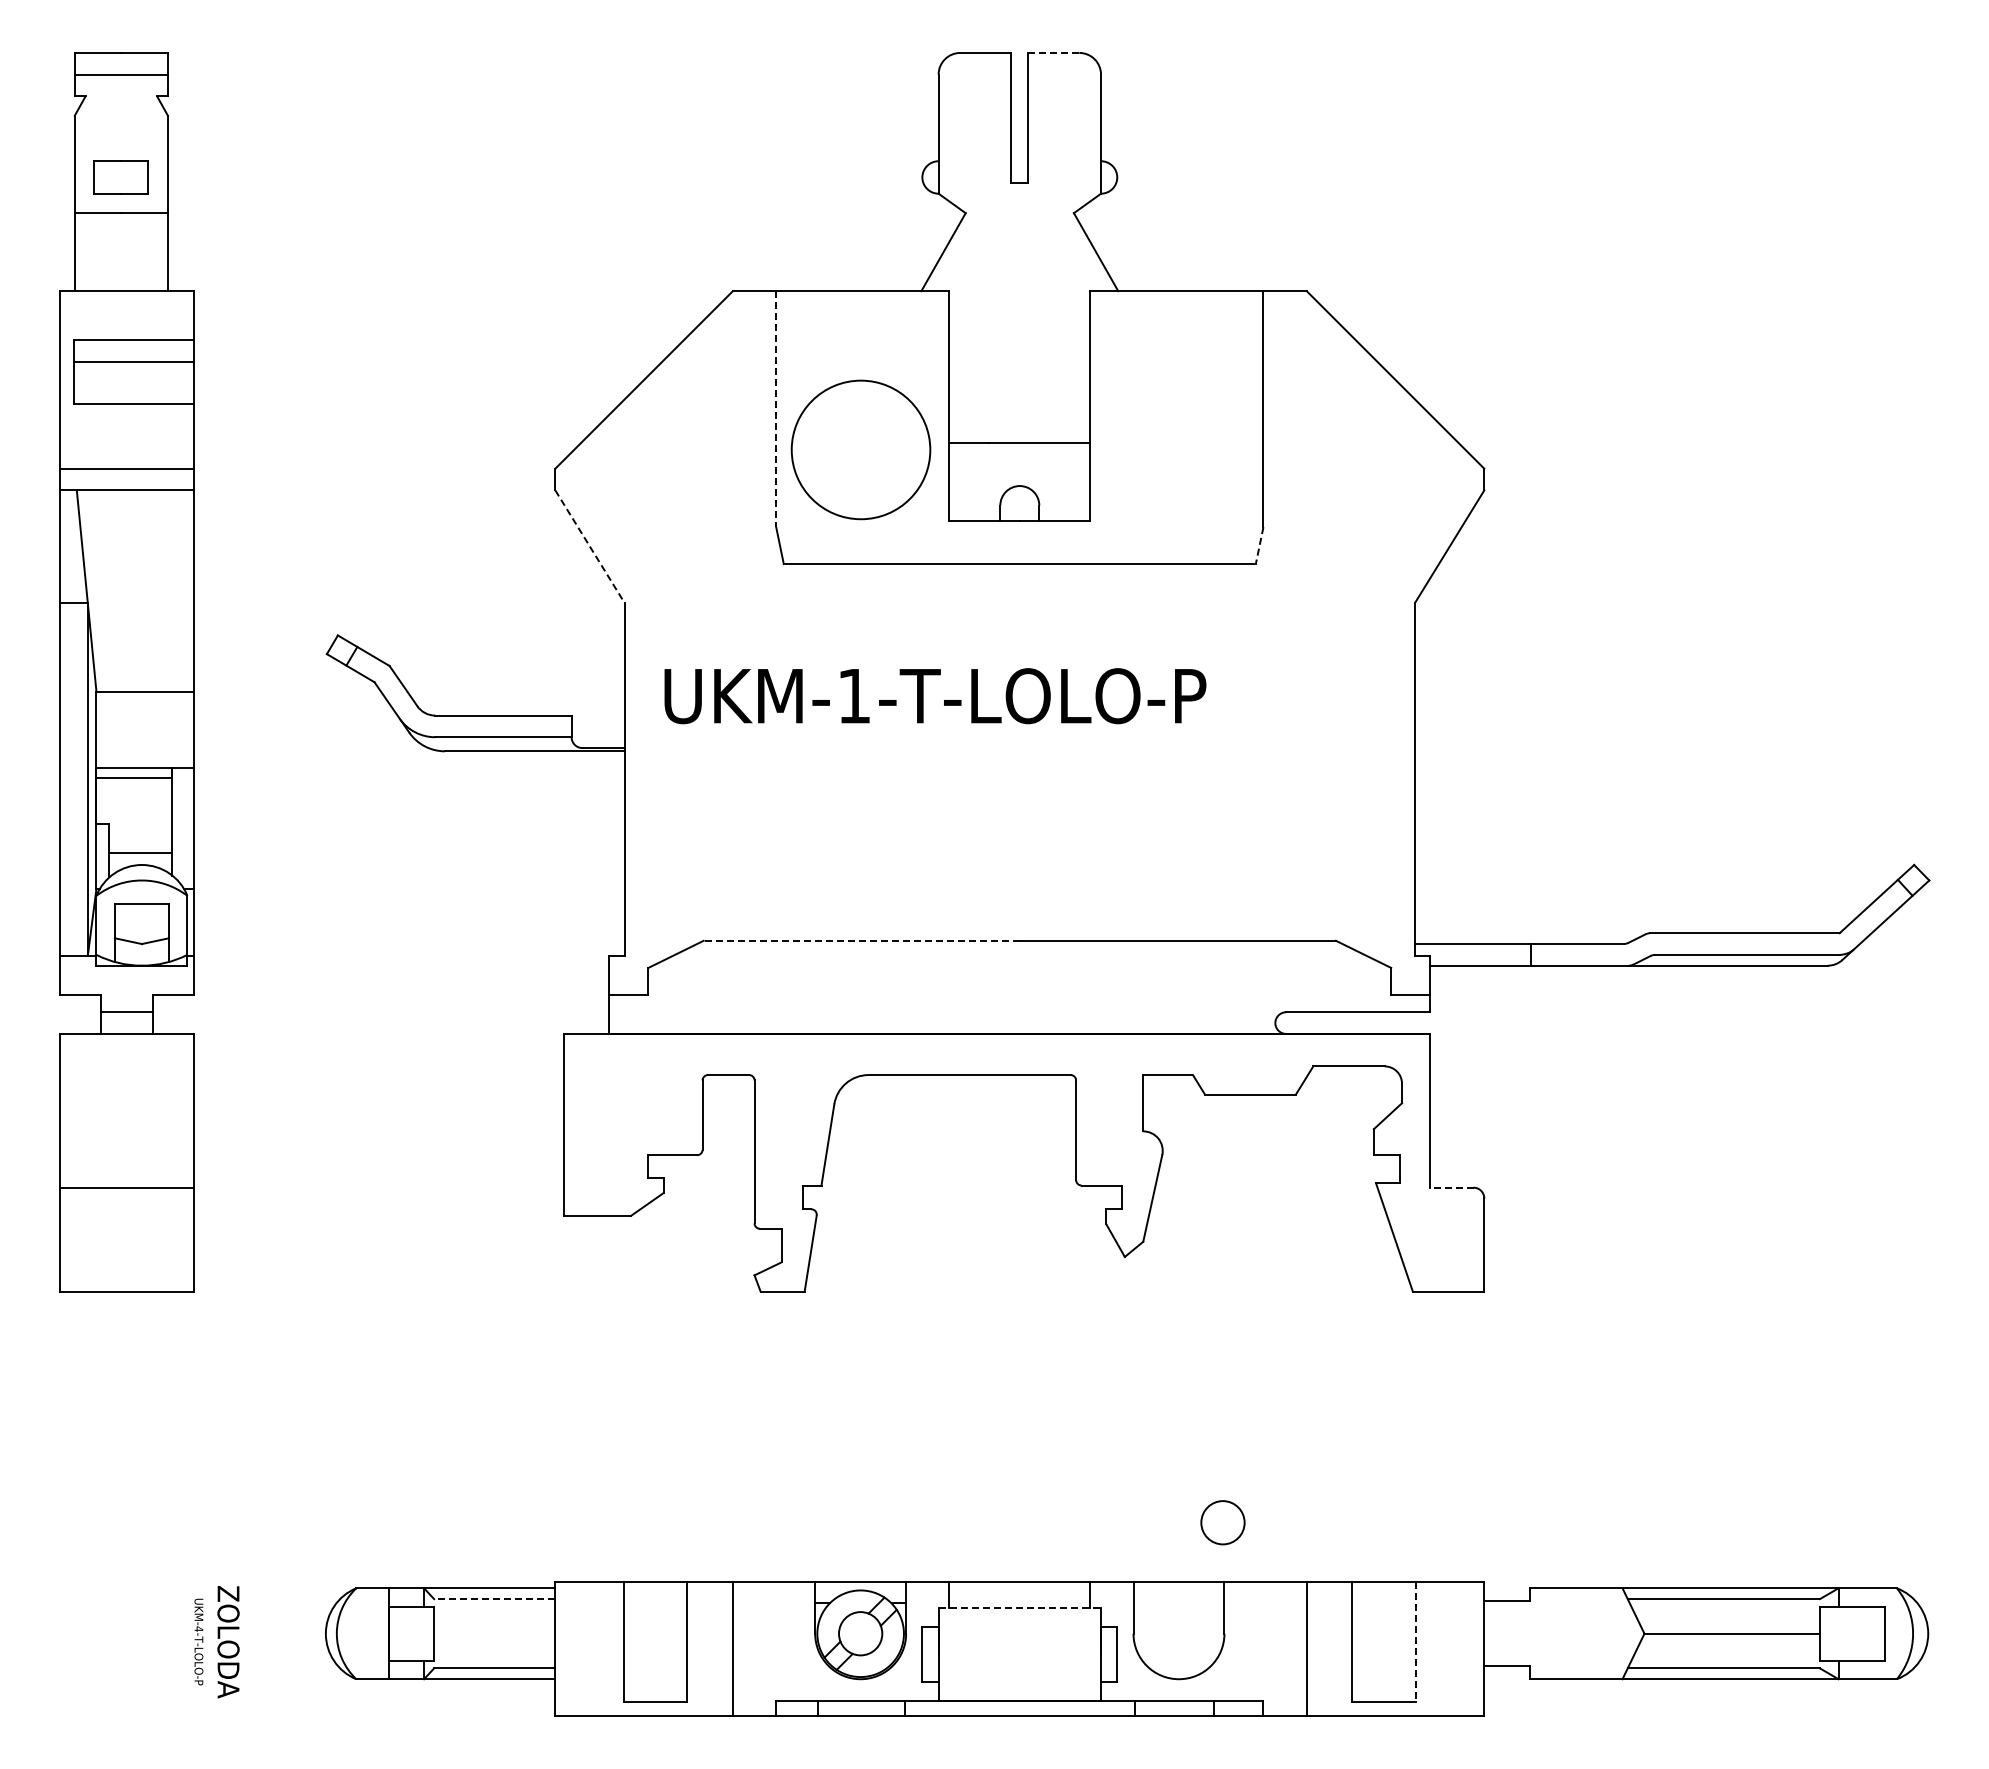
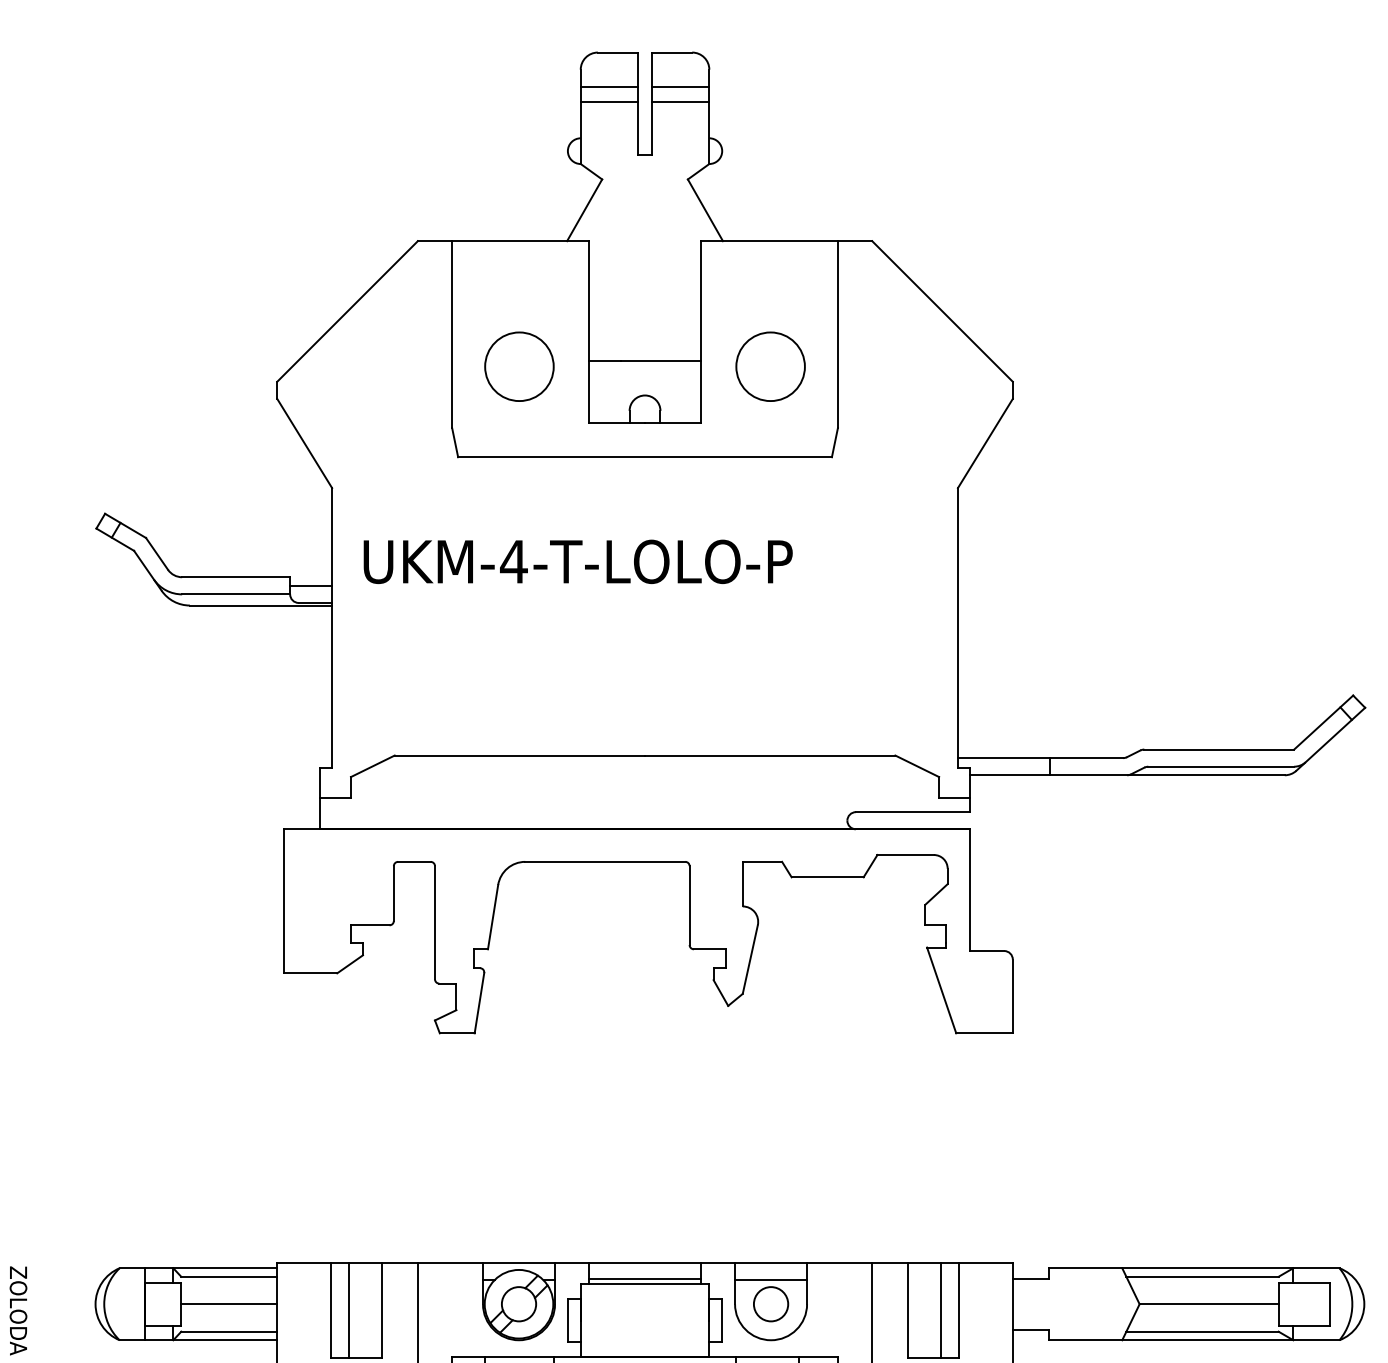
line: (1054, 52) -> (672, 52), dashed -> solid
line: (974, 96) -> (609, 87), added
line: (1064, 96) -> (680, 87), added
line: (974, 115) -> (609, 102), added
line: (1064, 115) -> (680, 102), added
line: (776, 409) -> (452, 334), dashed -> solid
circle: (861, 449) -> (519, 366), size x0.62
circle: (1178, 449) -> (770, 366), added
line: (1259, 545) -> (834, 442), dashed -> solid
line: (590, 547) -> (305, 444), dashed -> solid
text: (853, 696) -> (513, 562), UKM-1-T-LOLO-P -> UKM-4-T-LOLO-P
line: (597, 726) -> (310, 585), added
line: (861, 940) -> (519, 755), dashed -> solid
line: (1451, 1187) -> (986, 950), dashed -> solid
circle: (1222, 1522) -> (770, 1304), moved
line: (494, 1599) -> (229, 1277), dashed -> solid
line: (1019, 1601) -> (644, 1278), added
line: (1178, 1603) -> (770, 1280), added
line: (1020, 1607) -> (645, 1283), dashed -> solid
line: (494, 1633) -> (229, 1304), added
line: (645, 1641) -> (348, 1310), added
line: (1394, 1641) -> (941, 1310), added
line: (1415, 1642) -> (958, 1311), dashed -> solid

